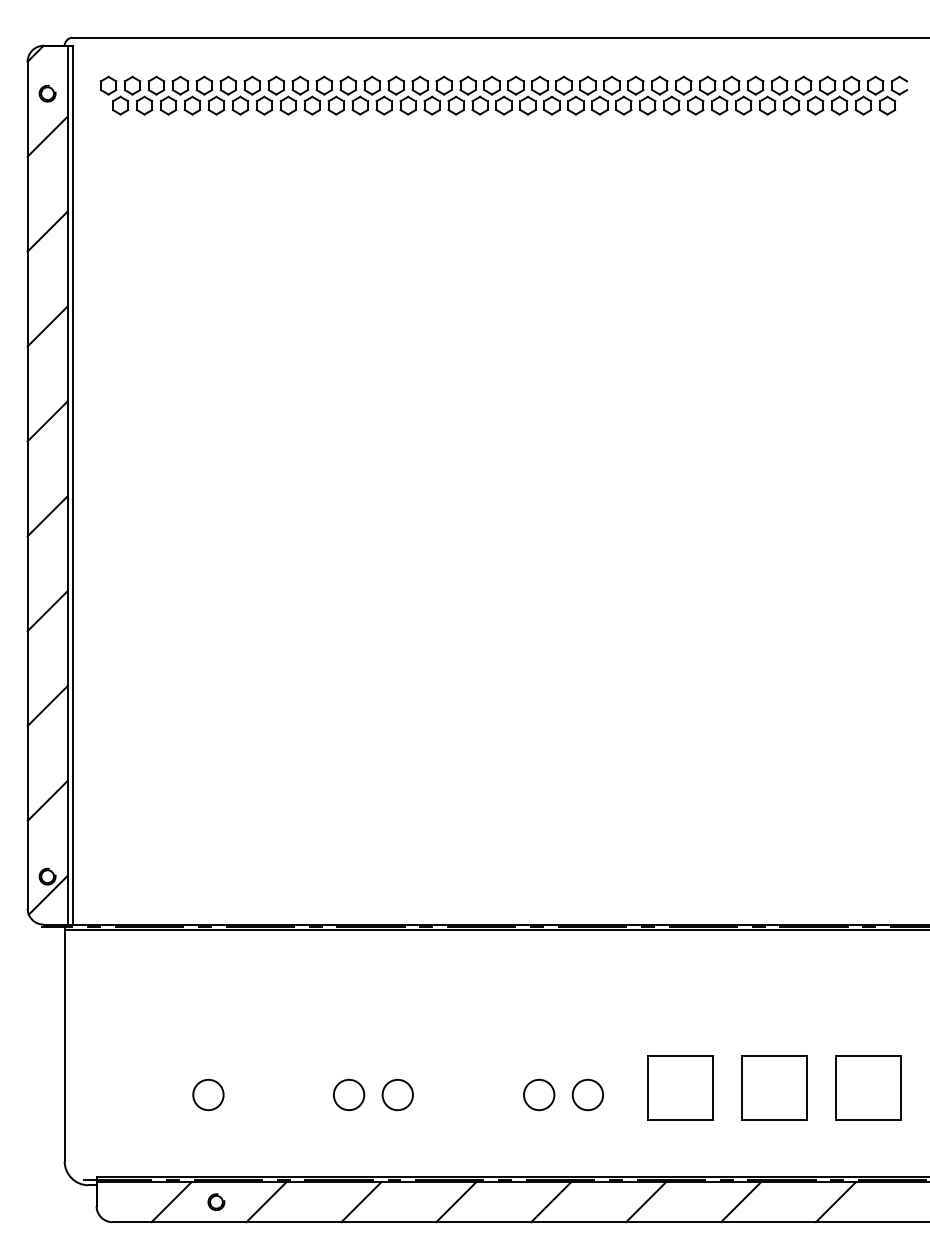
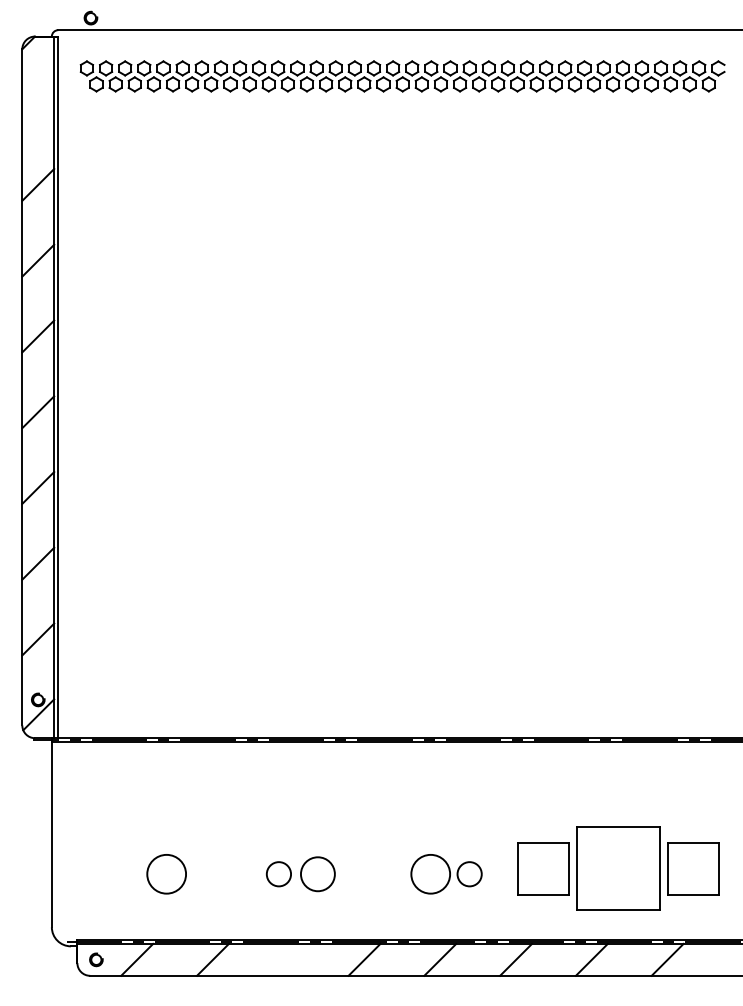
part: (47, 93) -> (90, 17), moved
line: (47, 136) -> (38, 108), removed
part: (774, 1087) -> (618, 868), size x1.6
circle: (208, 1094) -> (166, 873), size x1.6
circle: (397, 1094) -> (317, 873), size x1.4
circle: (539, 1094) -> (430, 873), size x1.6
part: (216, 1202) -> (96, 960), moved
line: (361, 1202) -> (288, 960), removed

